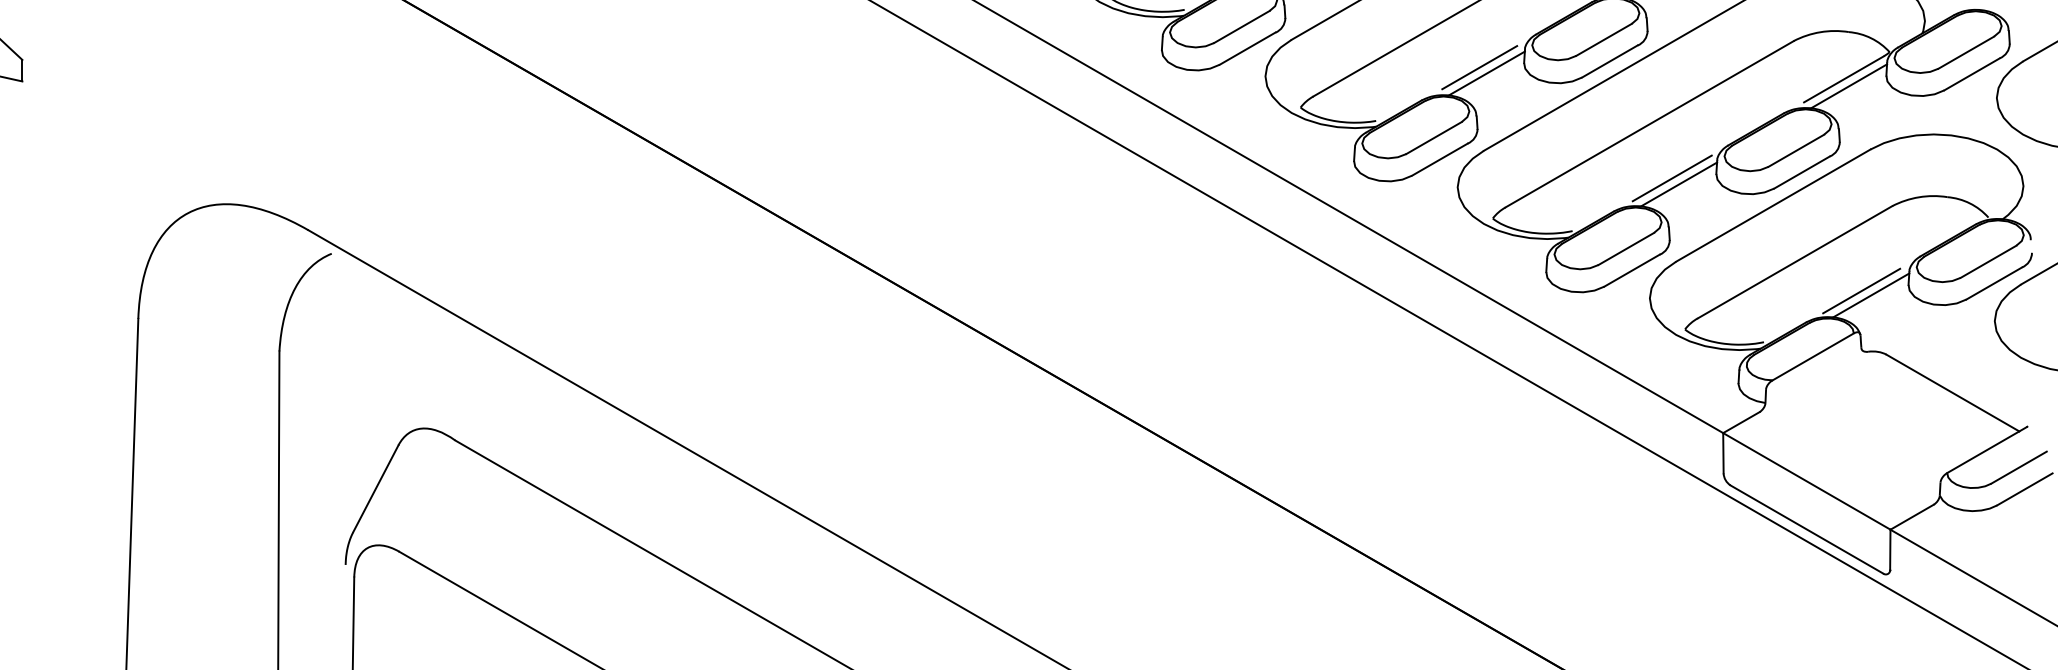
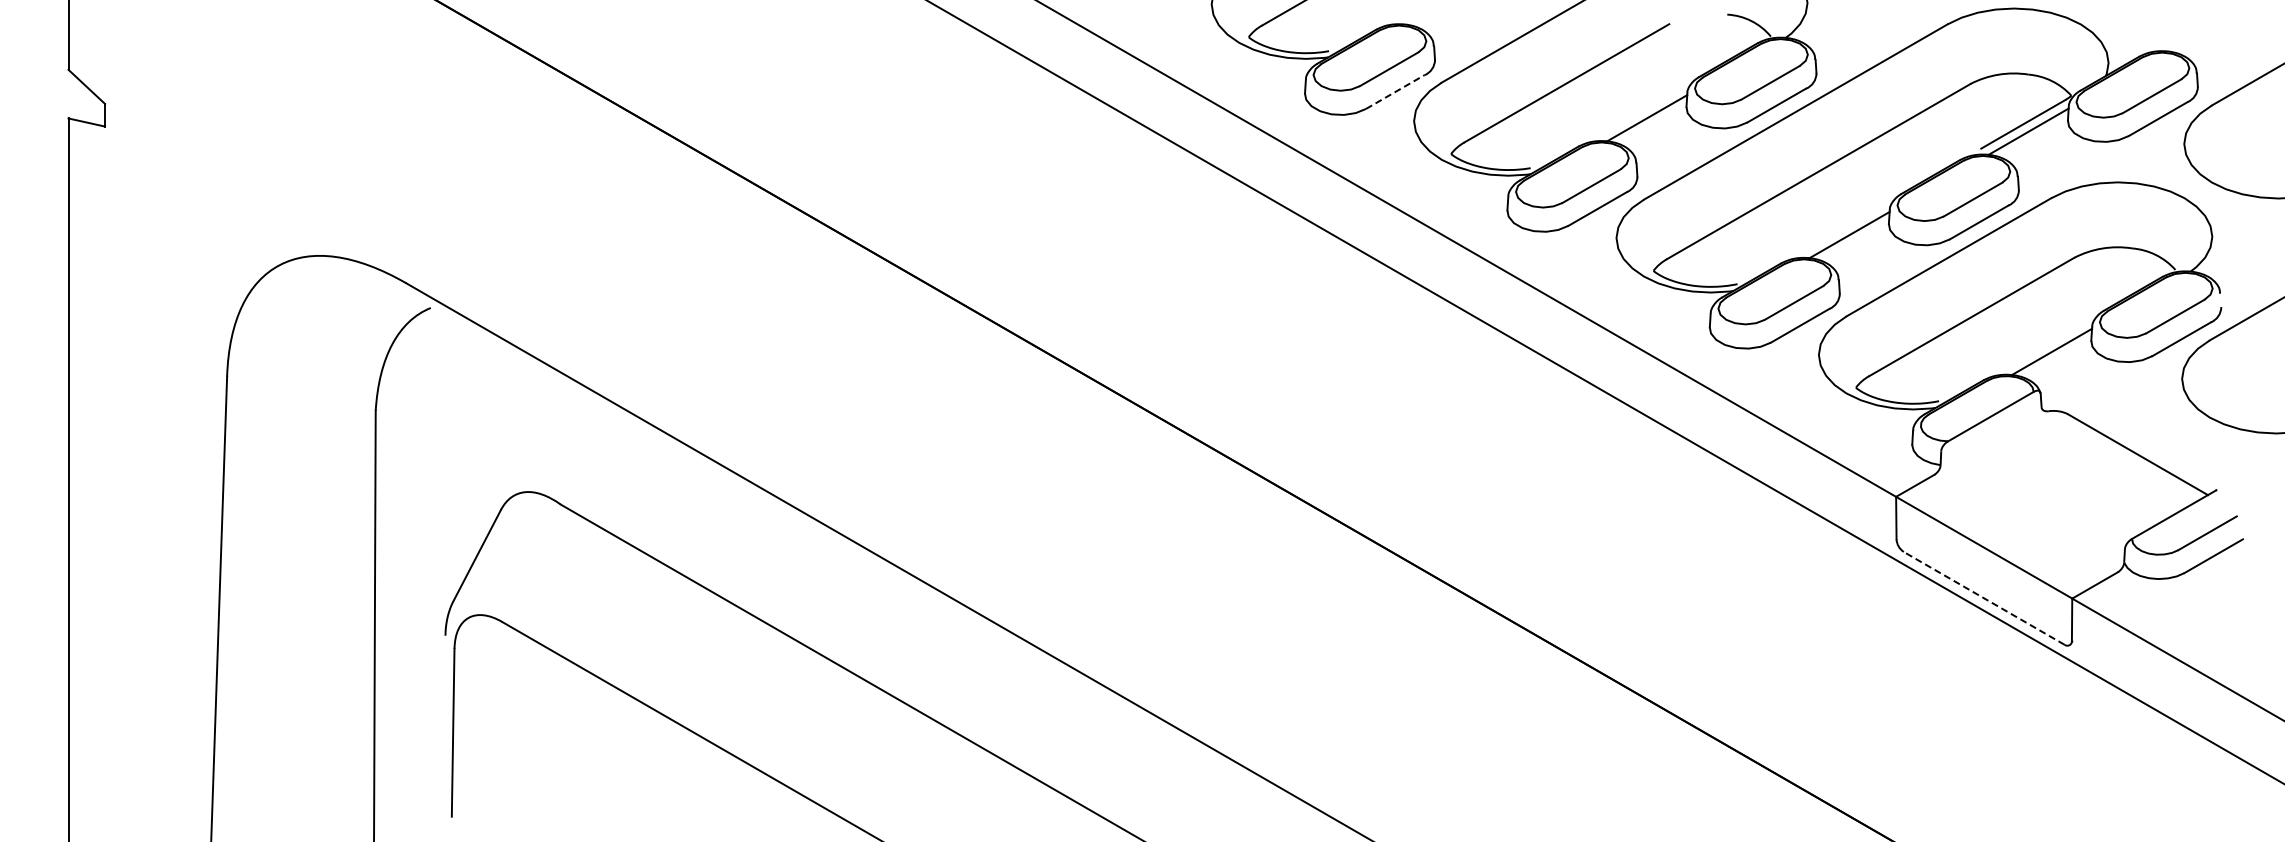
line: (1247, 49) -> (1395, 92), solid -> dashed
line: (1479, 67) -> (1639, 111), removed
line: (1672, 178) -> (1842, 228), removed
line: (1861, 290) -> (2041, 346), removed
line: (1807, 529) -> (1984, 598), solid -> dashed

